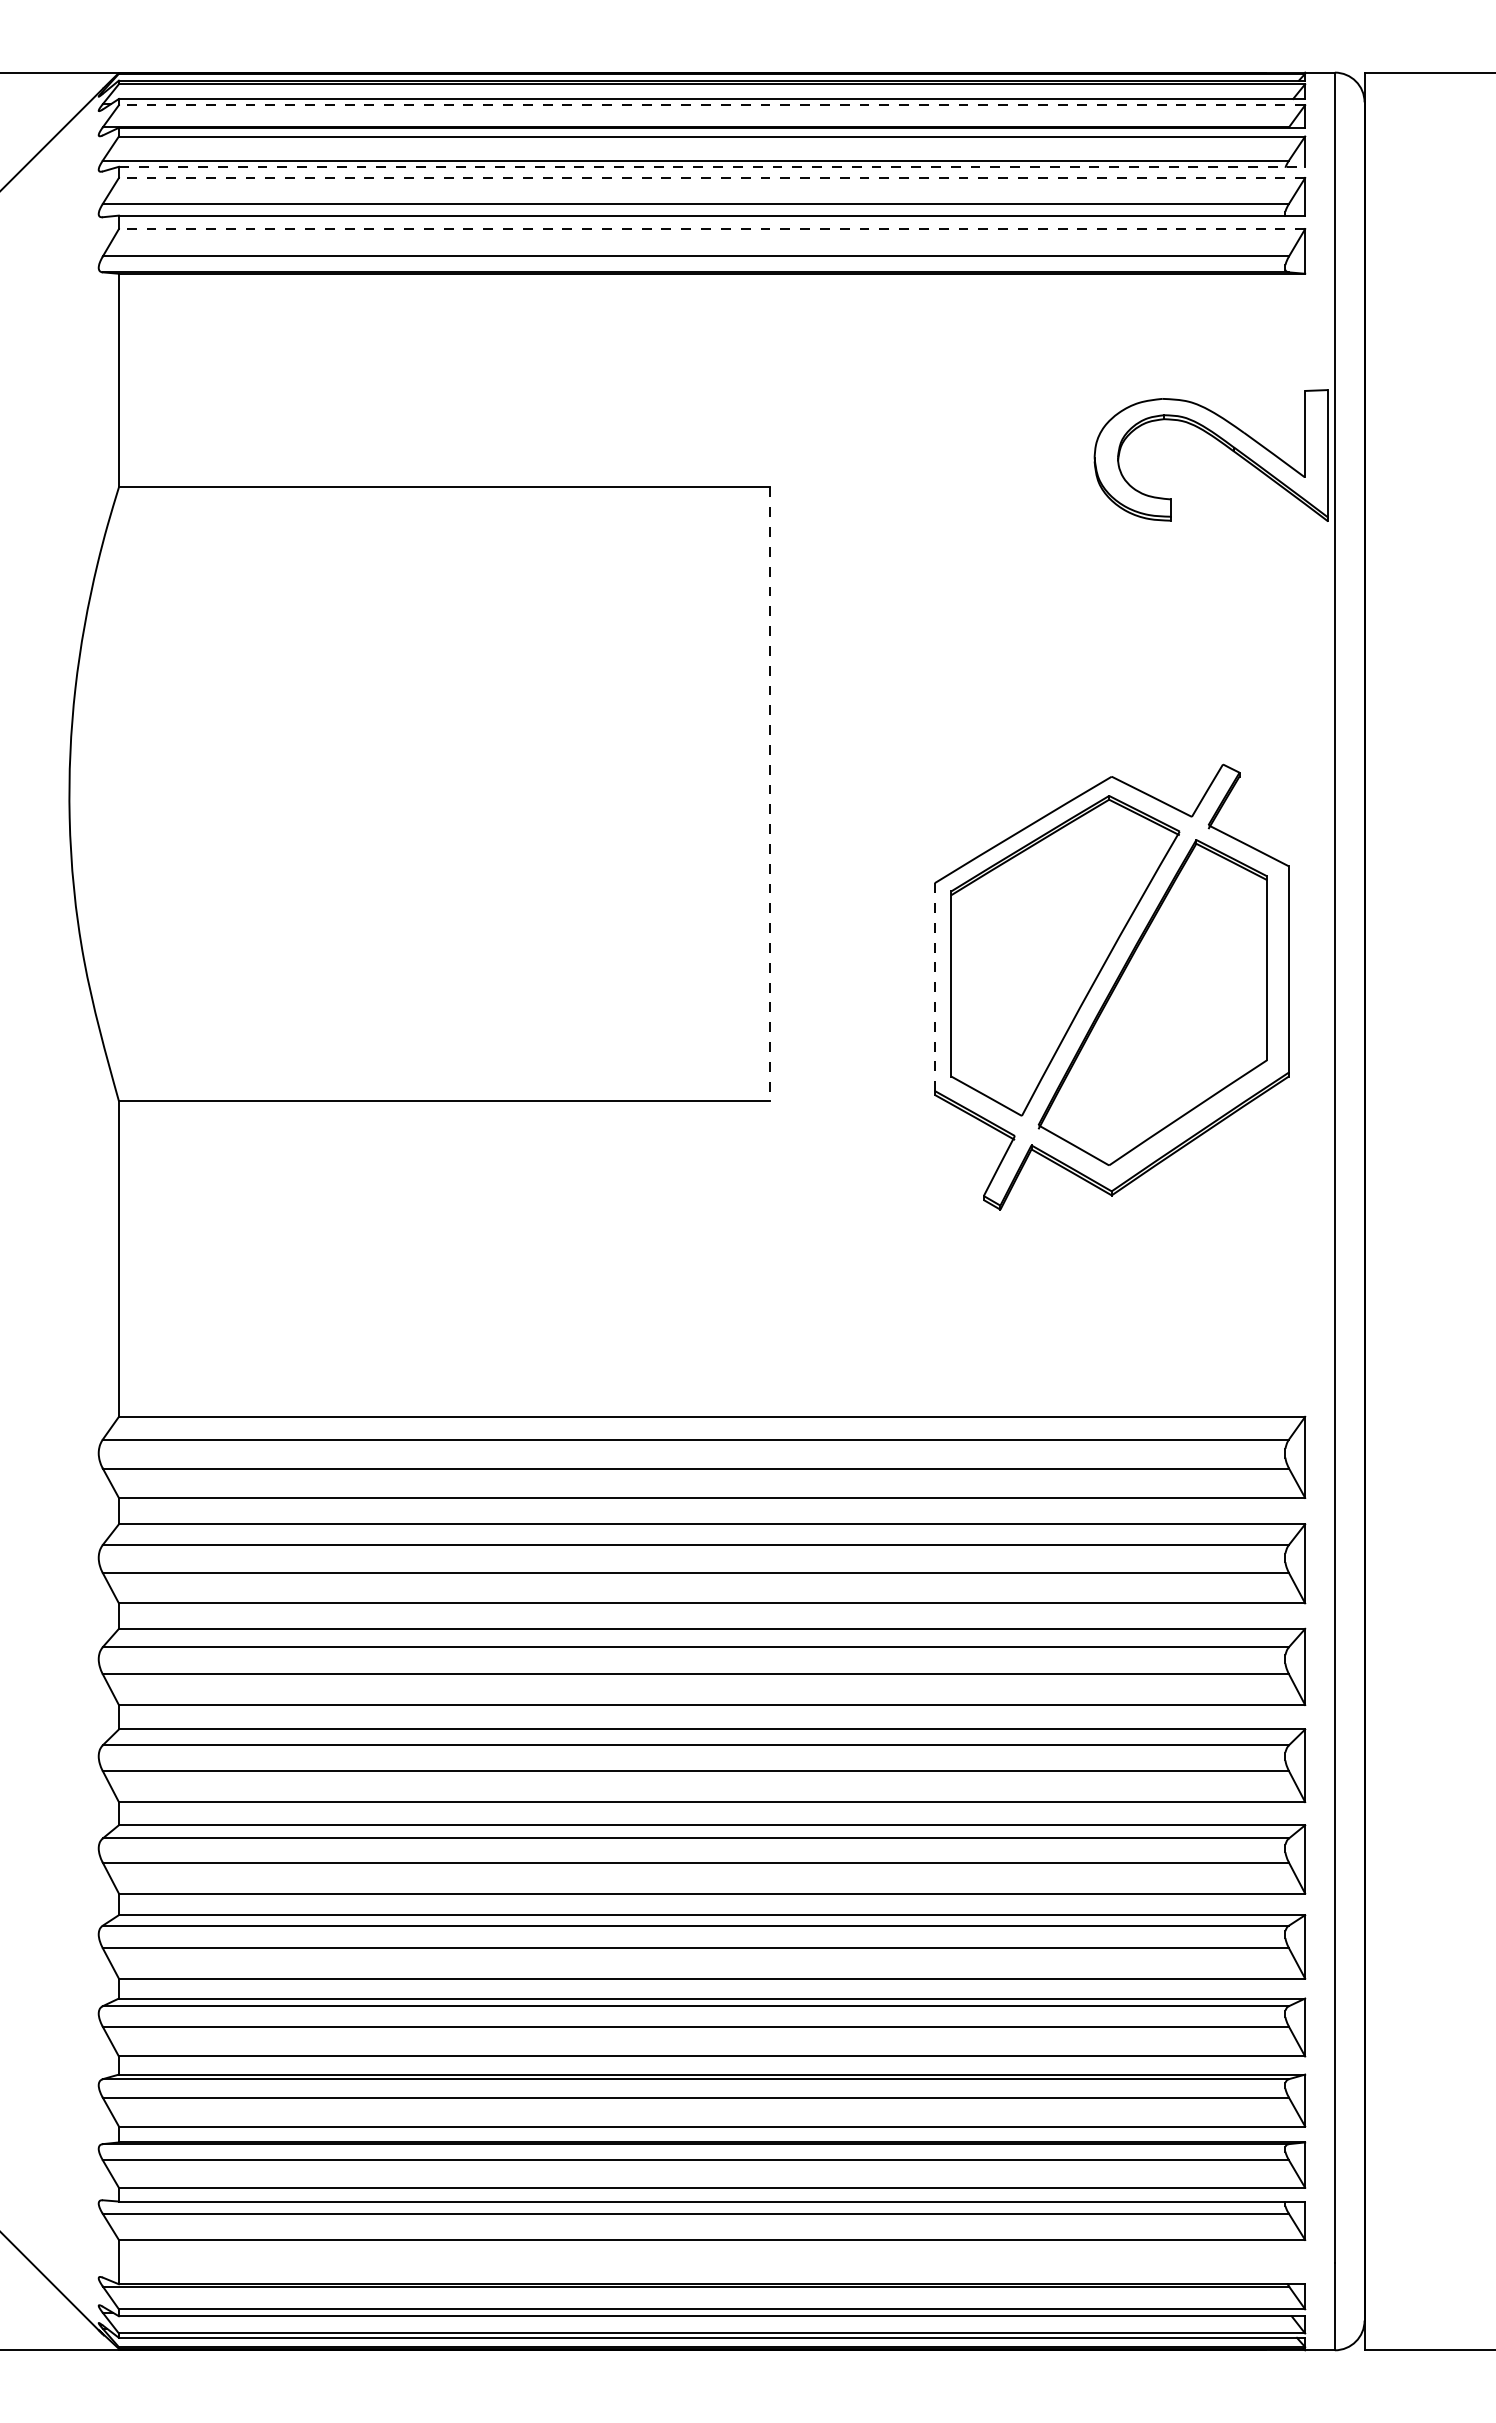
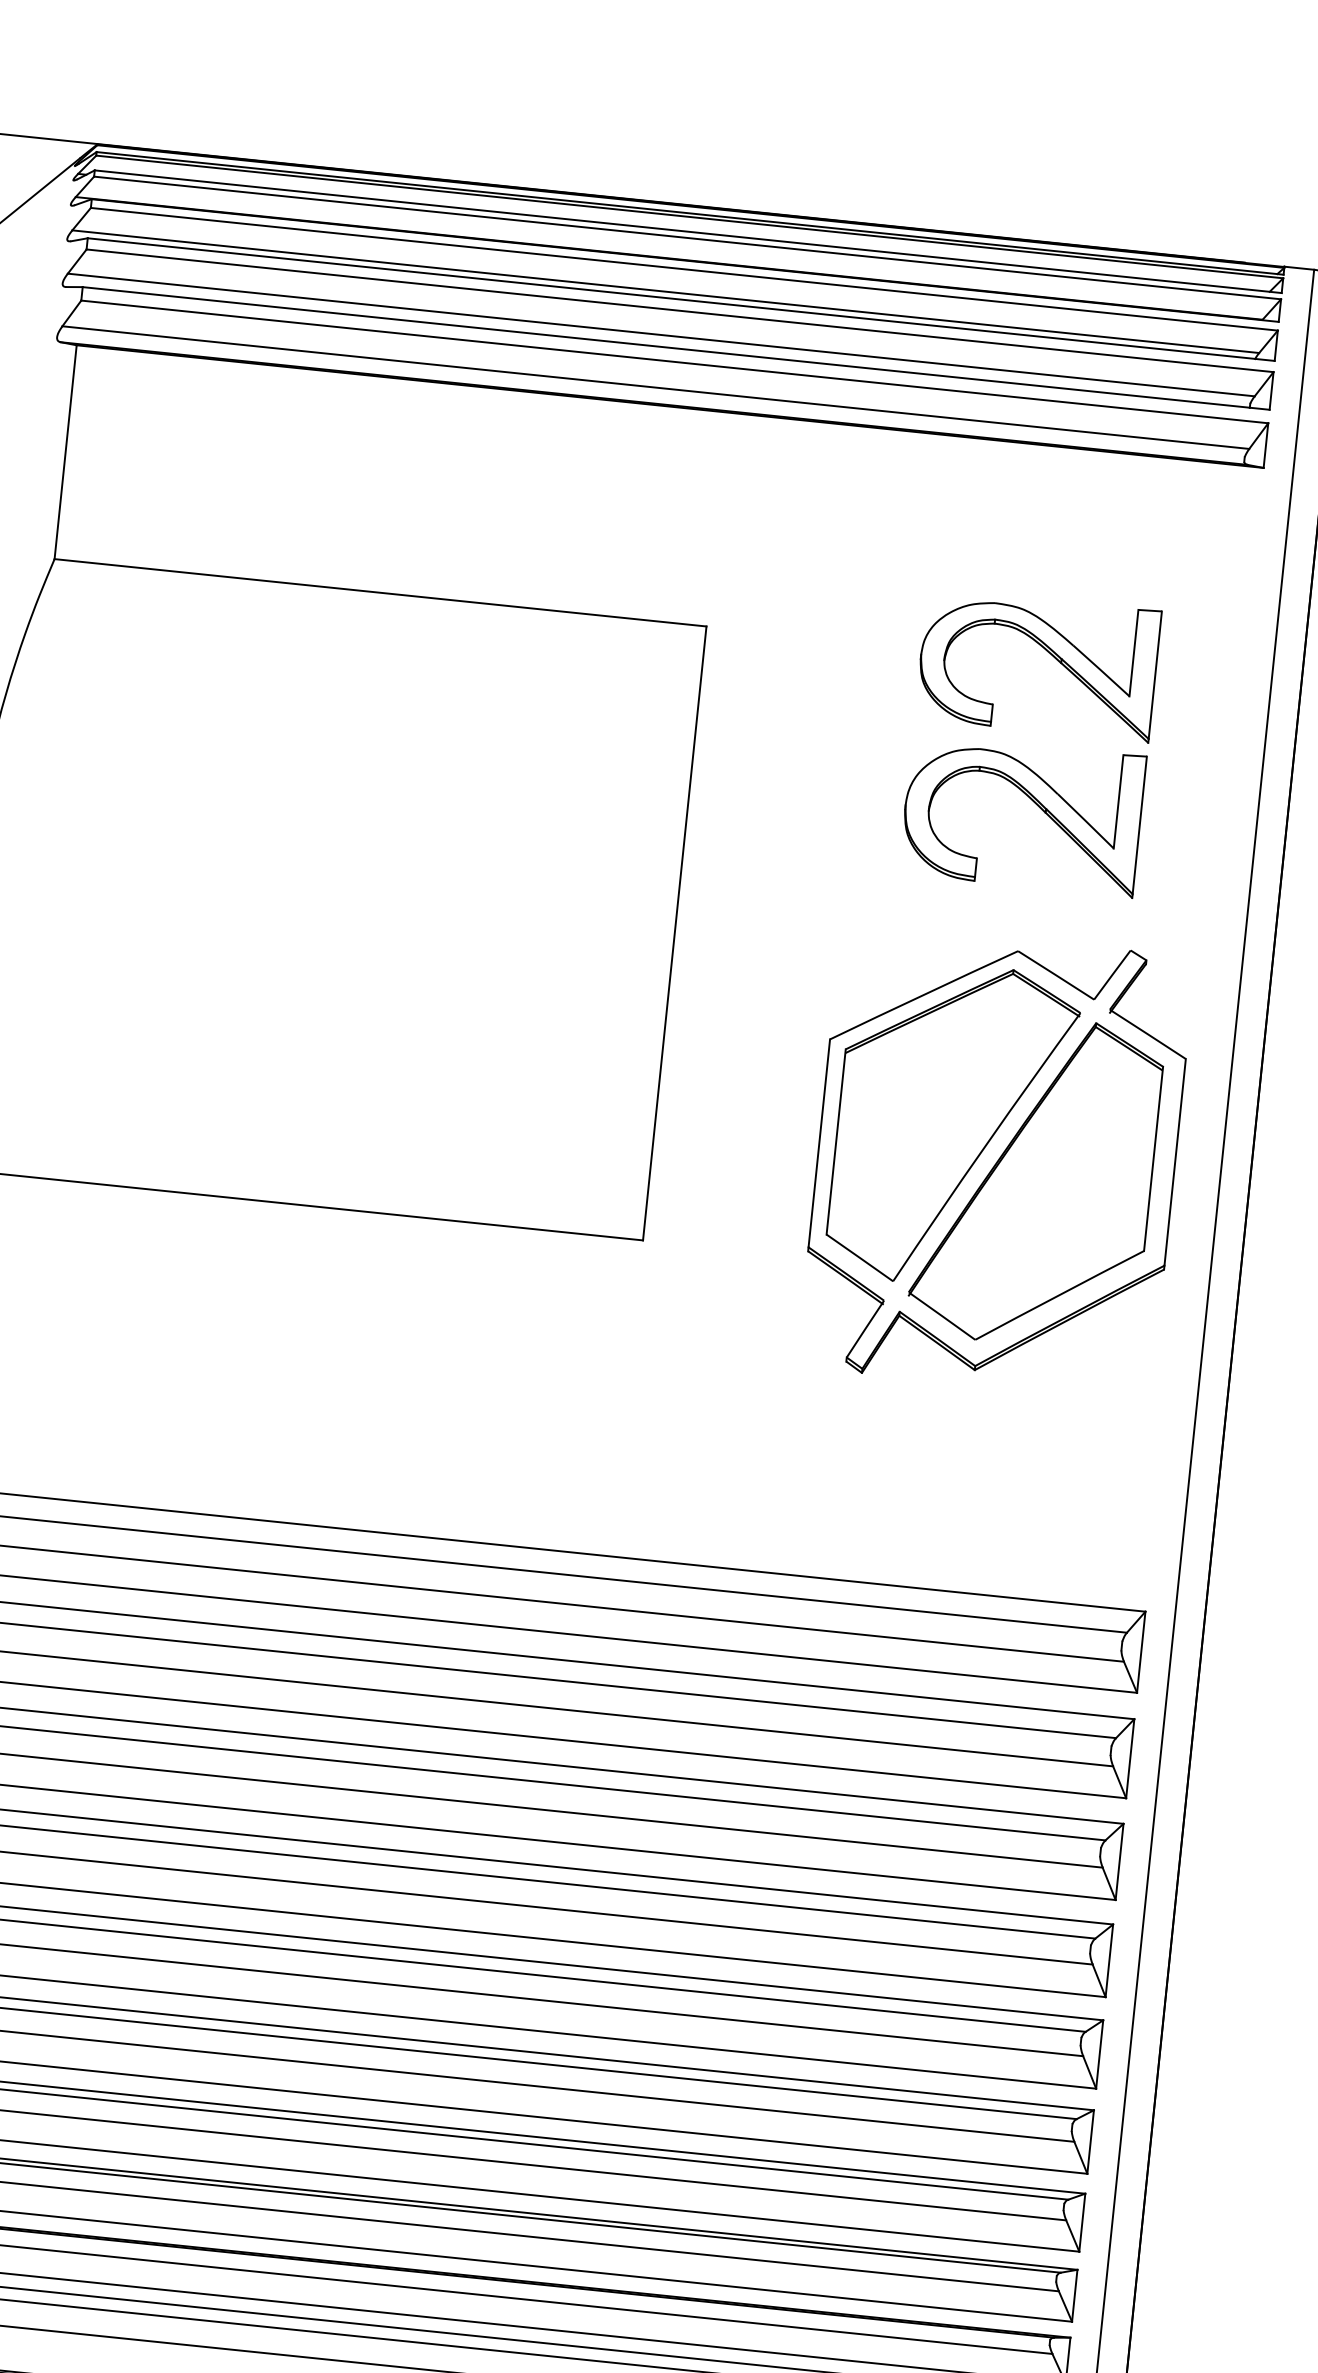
line: (711, 105) -> (687, 238), dashed -> solid
line: (712, 166) -> (681, 299), dashed -> solid
line: (711, 178) -> (679, 311), dashed -> solid
line: (711, 229) -> (674, 362), dashed -> solid
part: (1219, 442) -> (1047, 652), moved
part: (1113, 629) -> (1035, 804), added
line: (770, 794) -> (674, 933), dashed -> solid
line: (934, 987) -> (818, 1143), dashed -> solid

